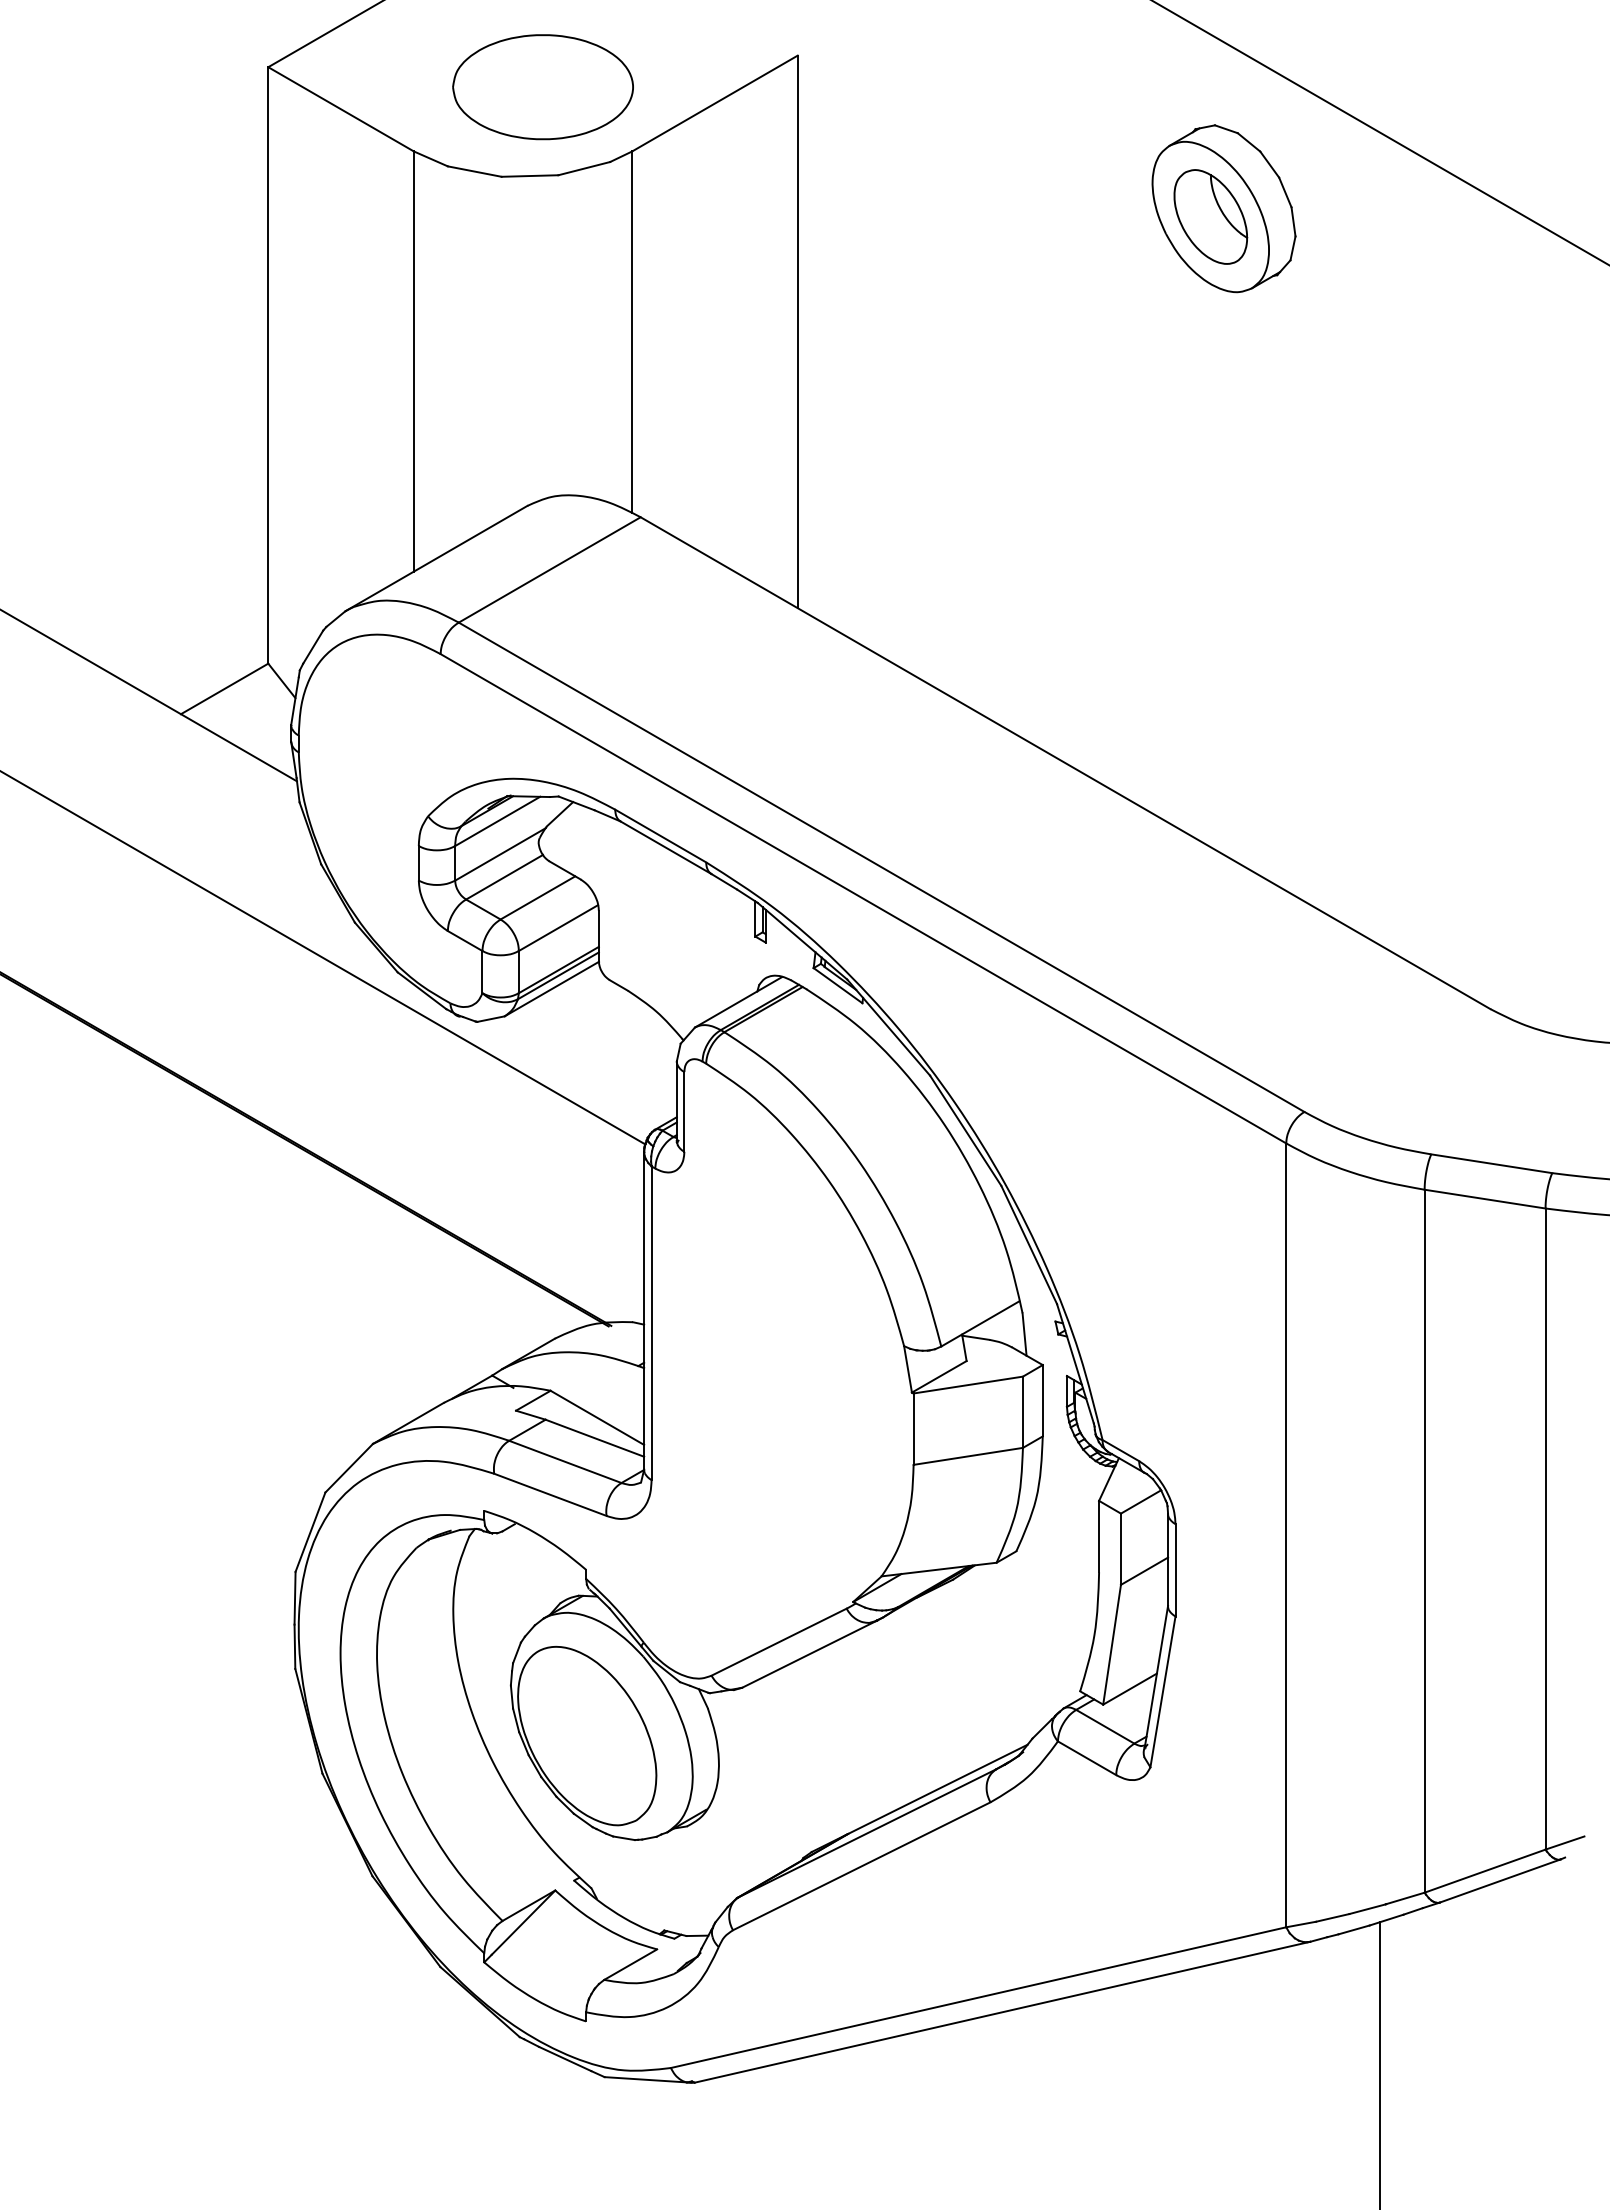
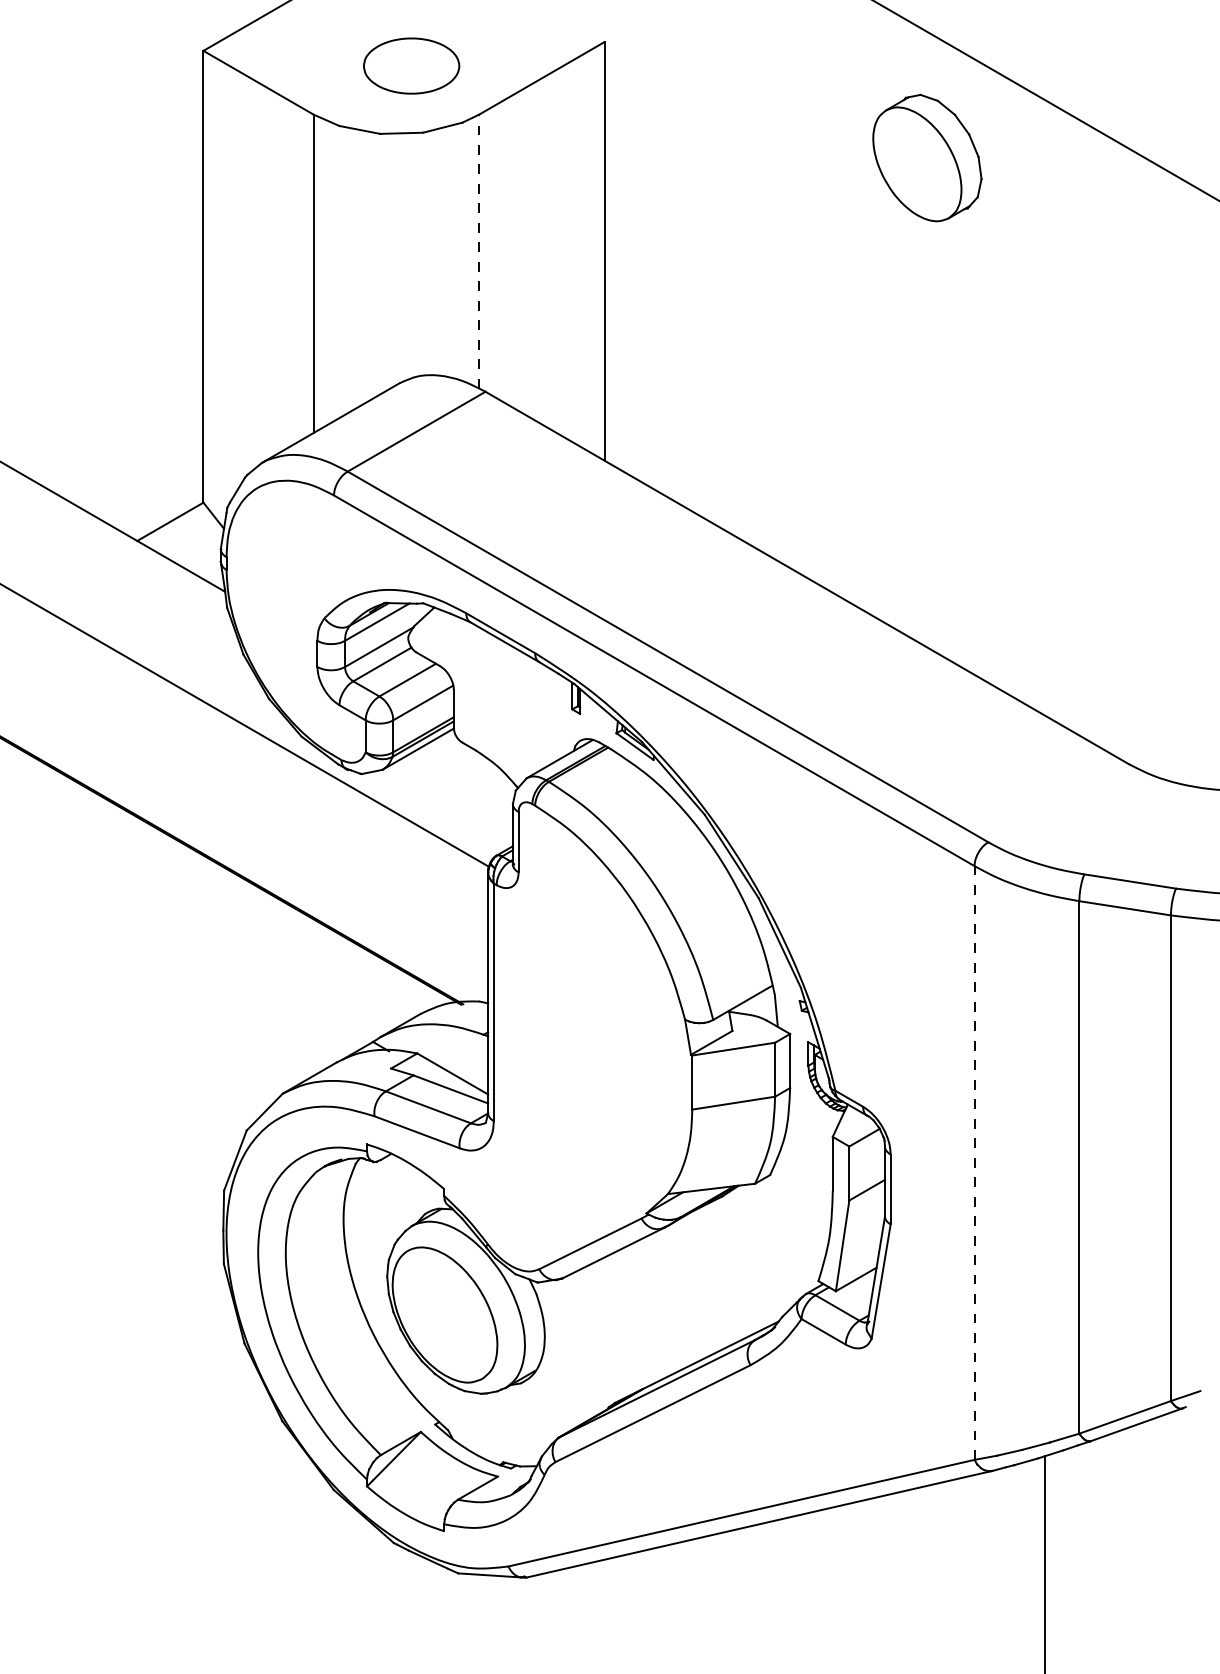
part: (542, 87) -> (411, 66), size x0.7
part: (1210, 216) -> (917, 163), removed
line: (632, 332) -> (479, 251), solid -> dashed
line: (1286, 1535) -> (974, 1163), solid -> dashed

